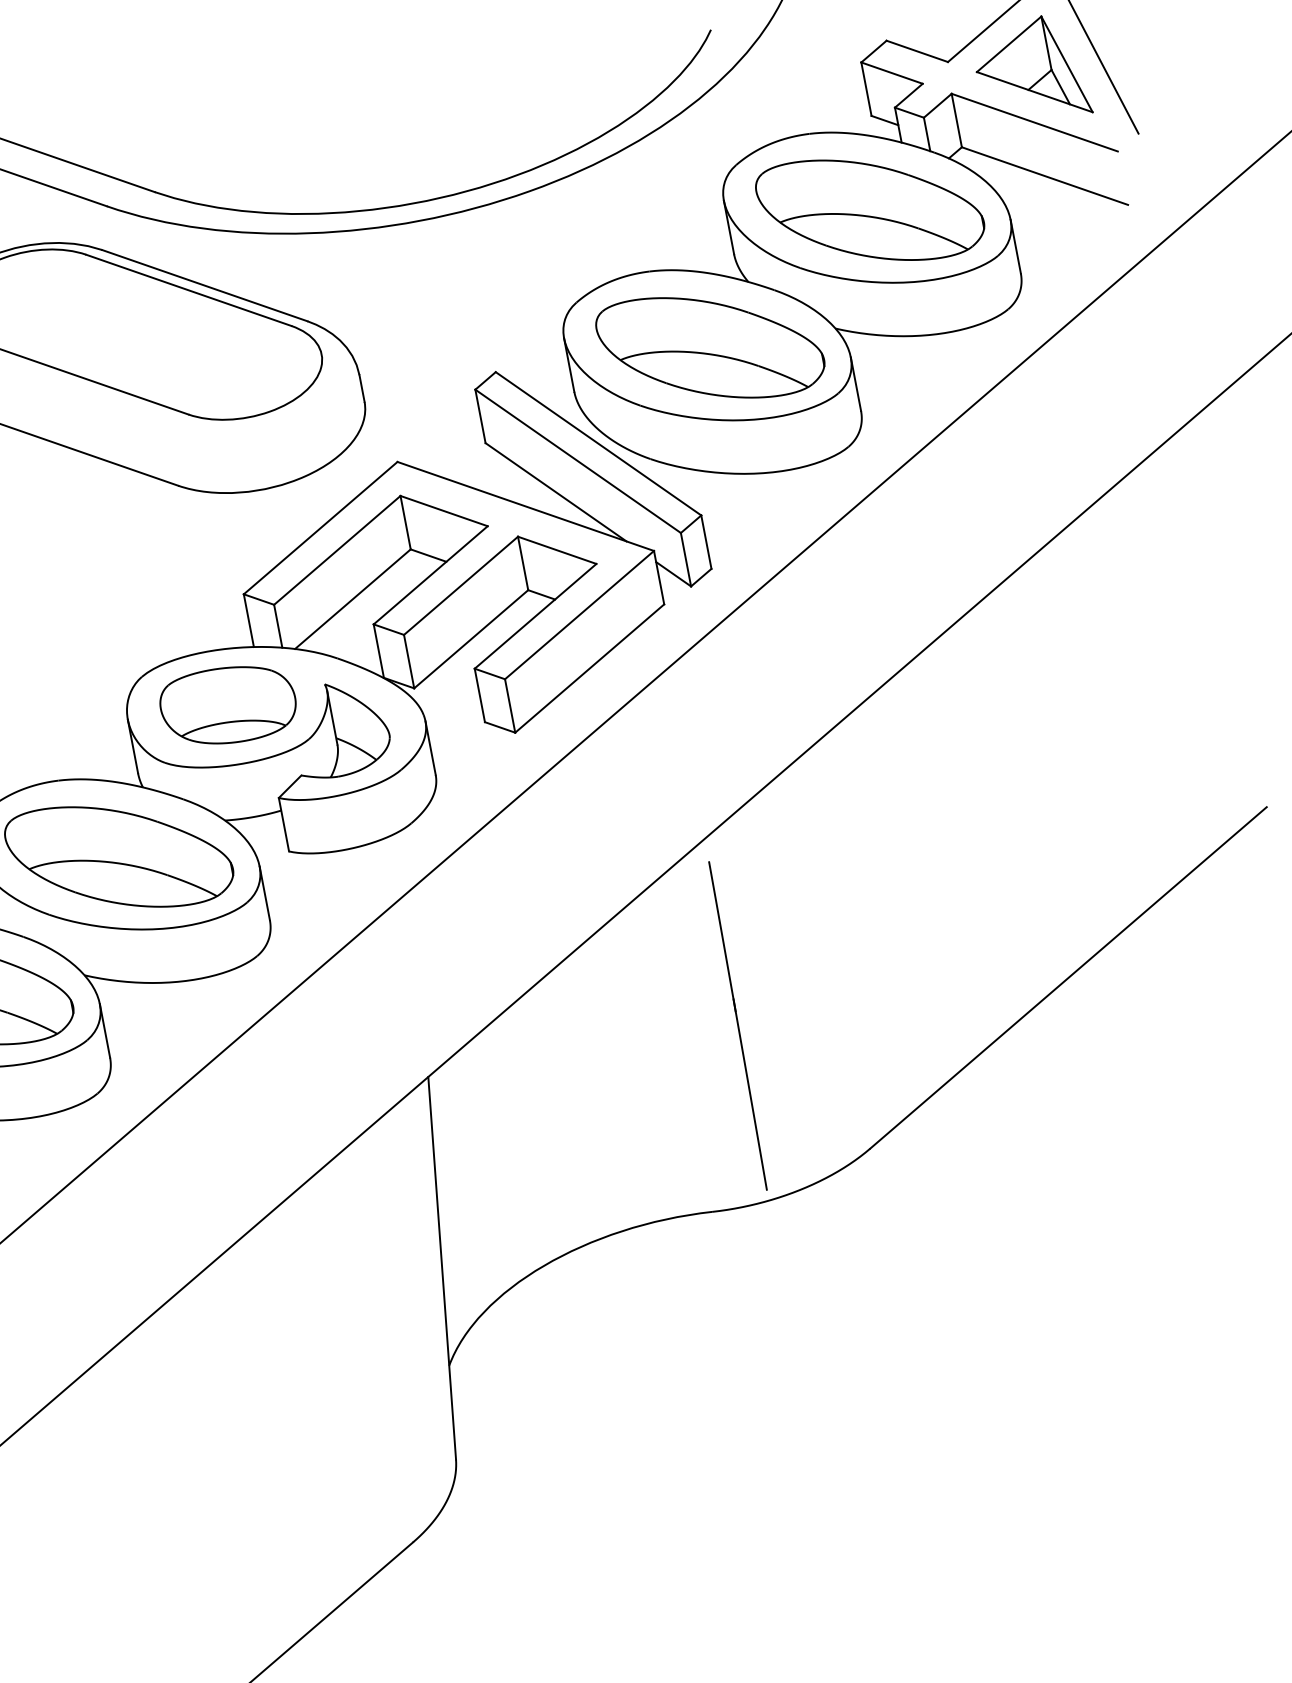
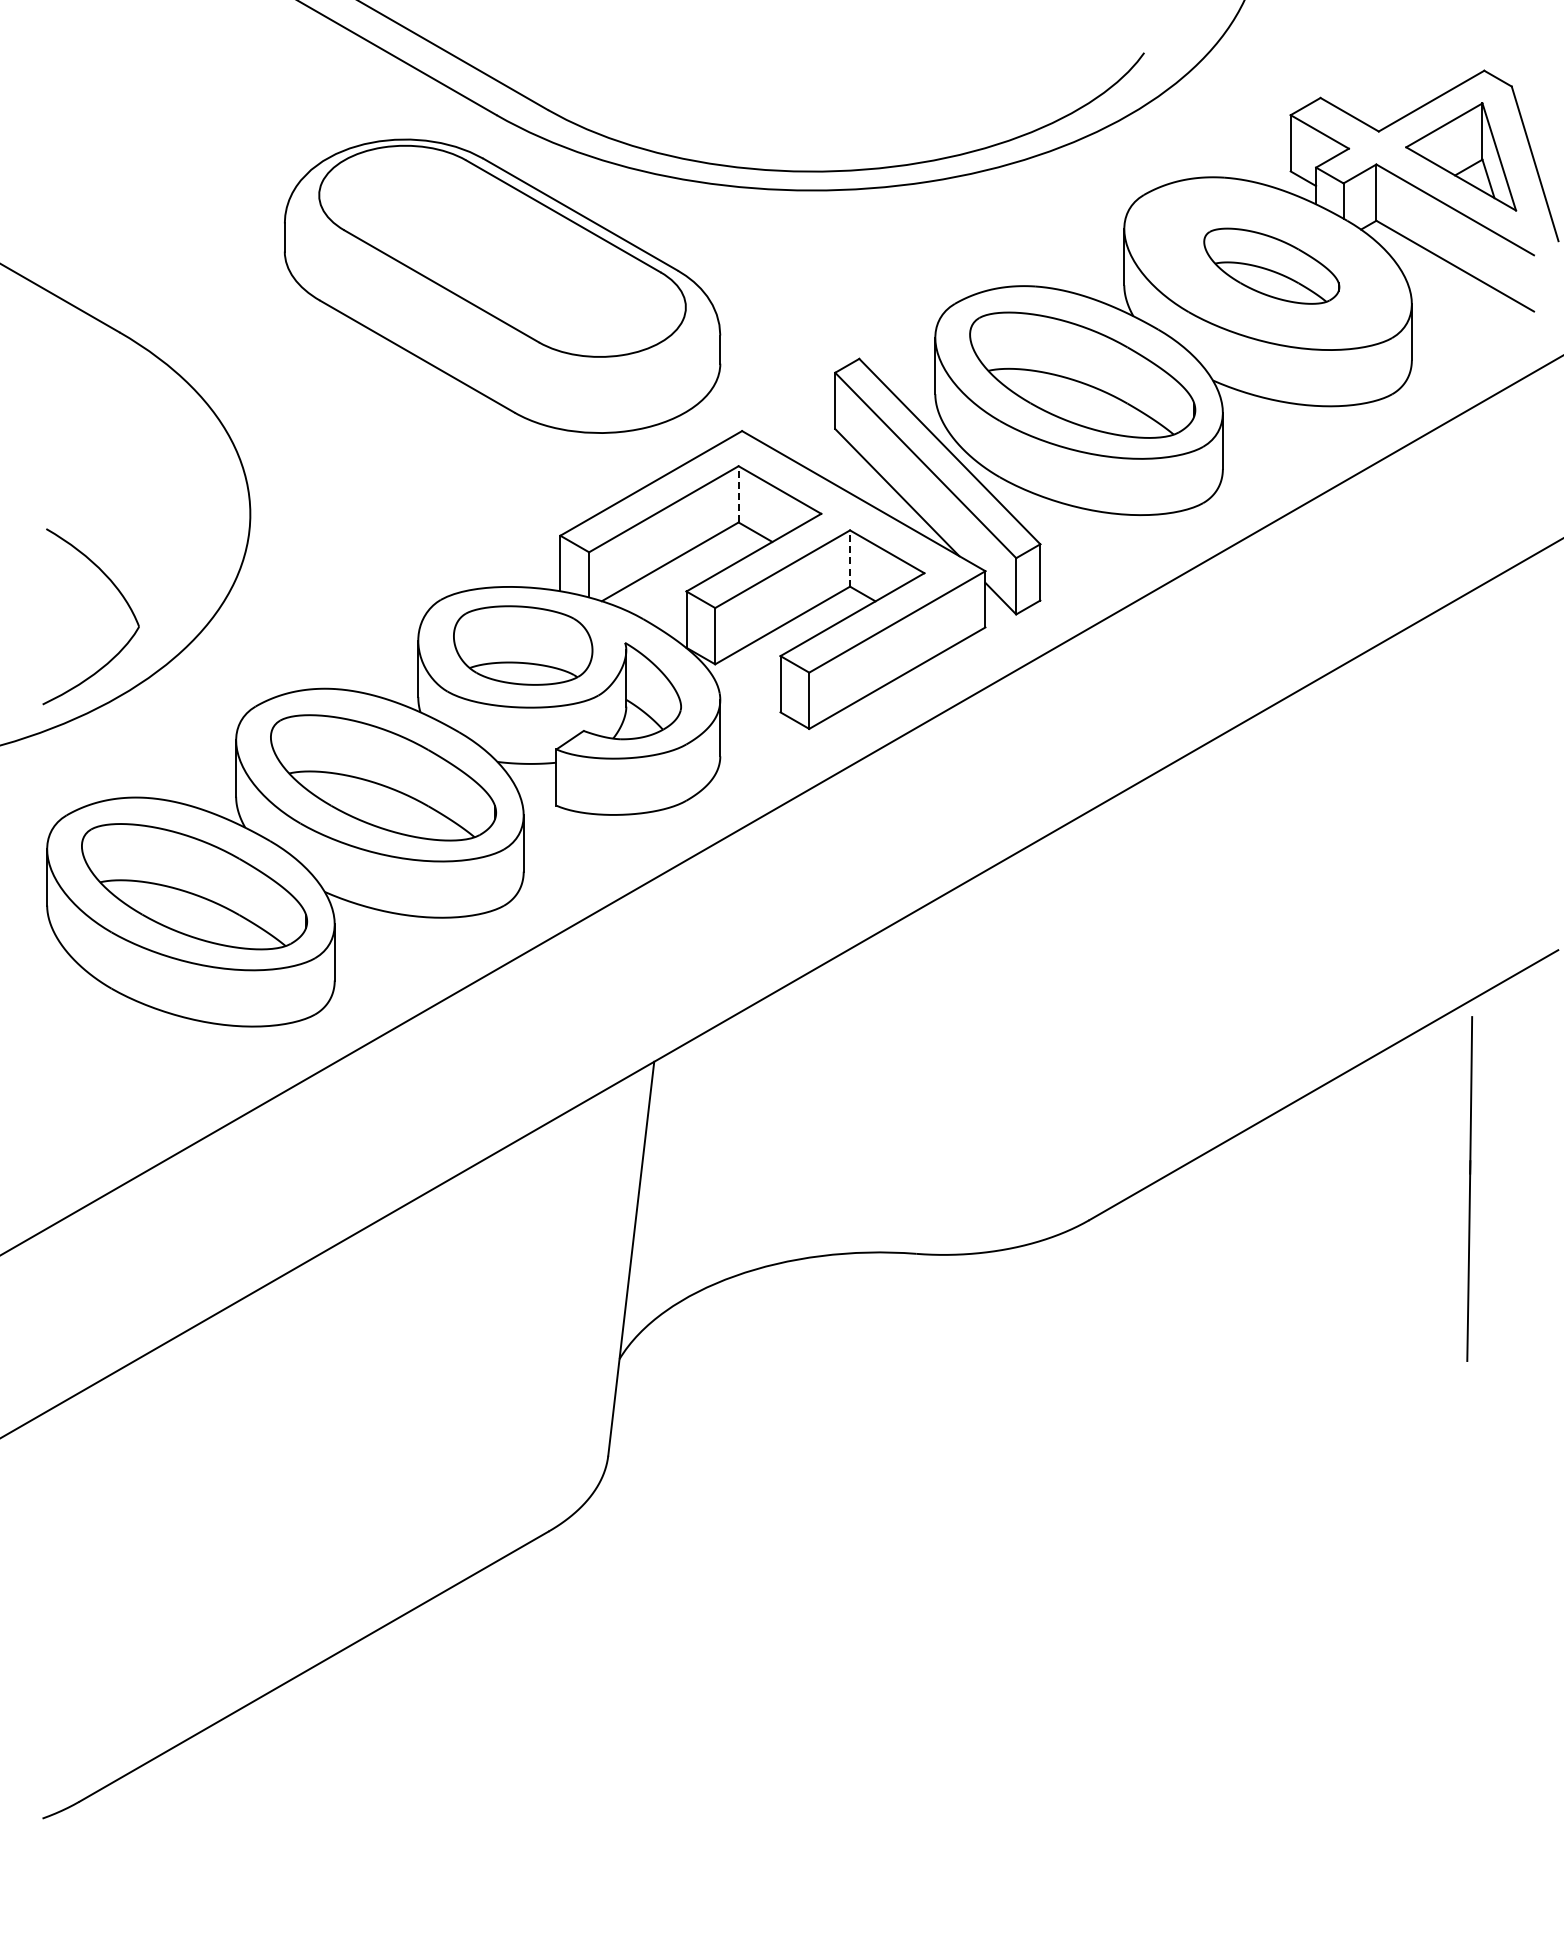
part: (870, 208) -> (1271, 265), size x0.6
line: (405, 521) -> (738, 493), solid -> dashed
line: (523, 563) -> (850, 558), solid -> dashed
line: (737, 1025) -> (1469, 1188), moved

